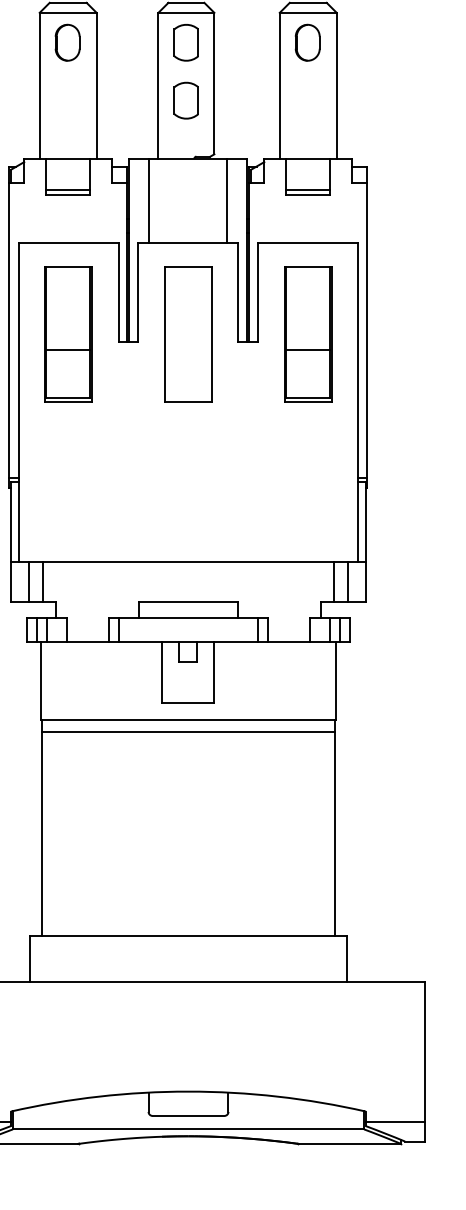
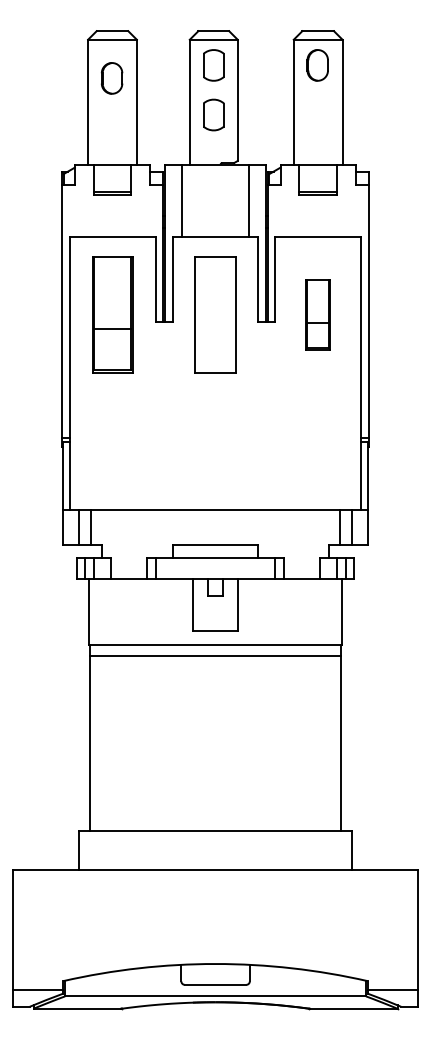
part: (67, 42) -> (111, 78), moved
part: (307, 333) -> (317, 314), size x0.6

